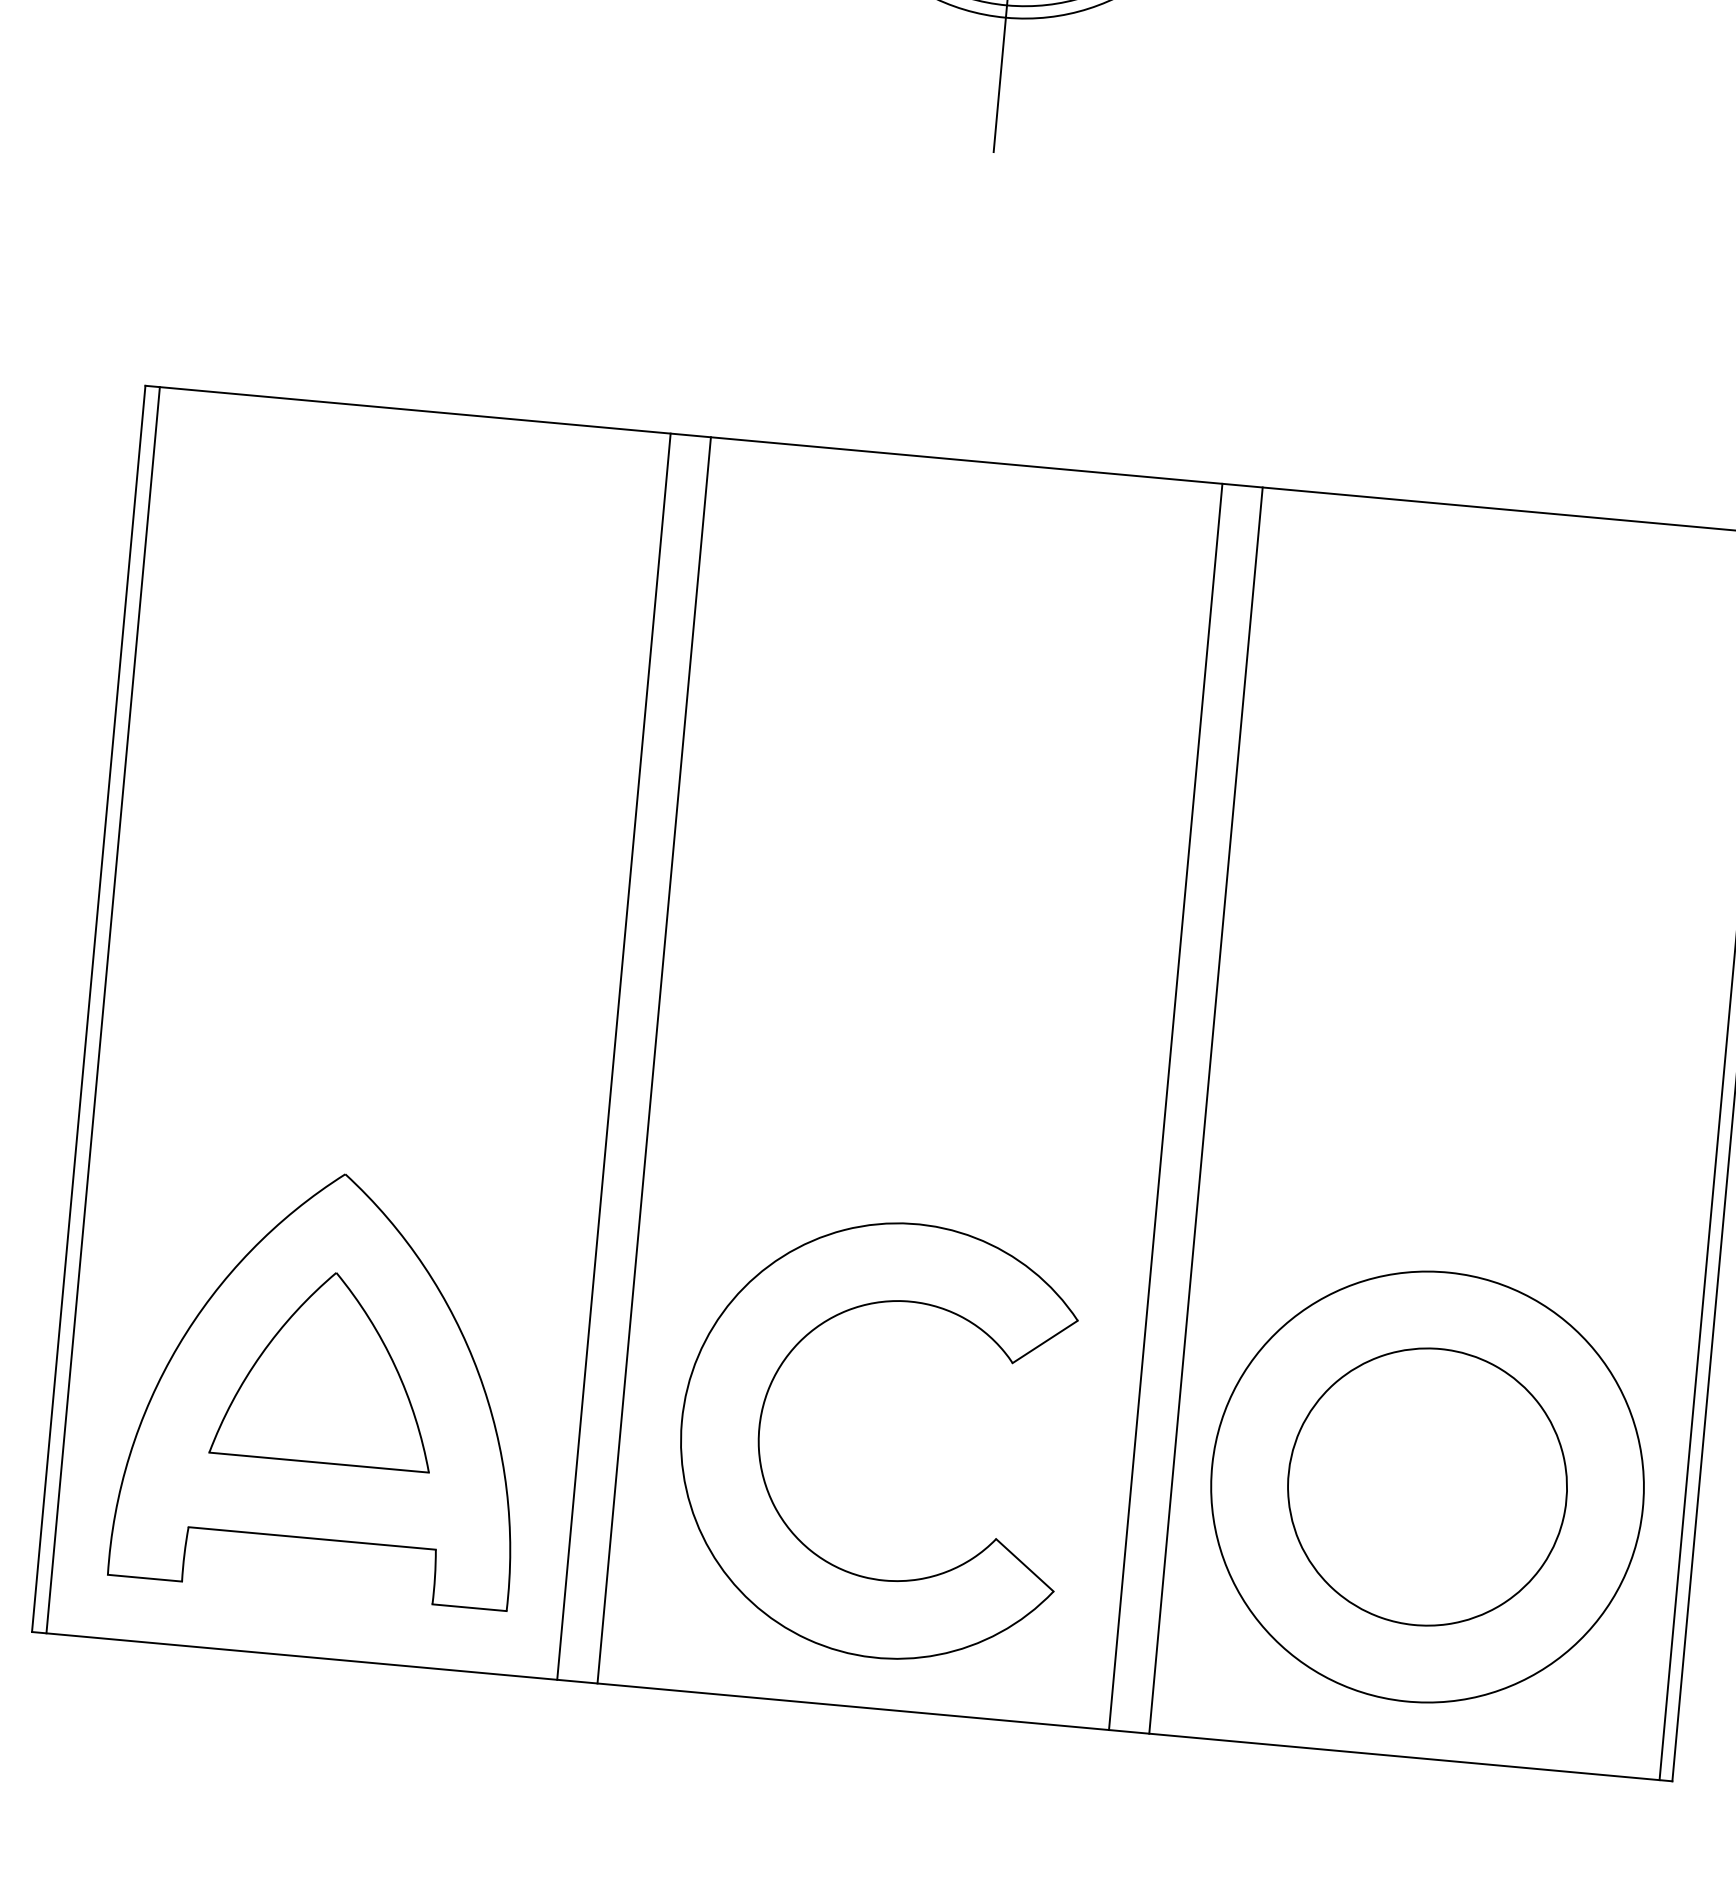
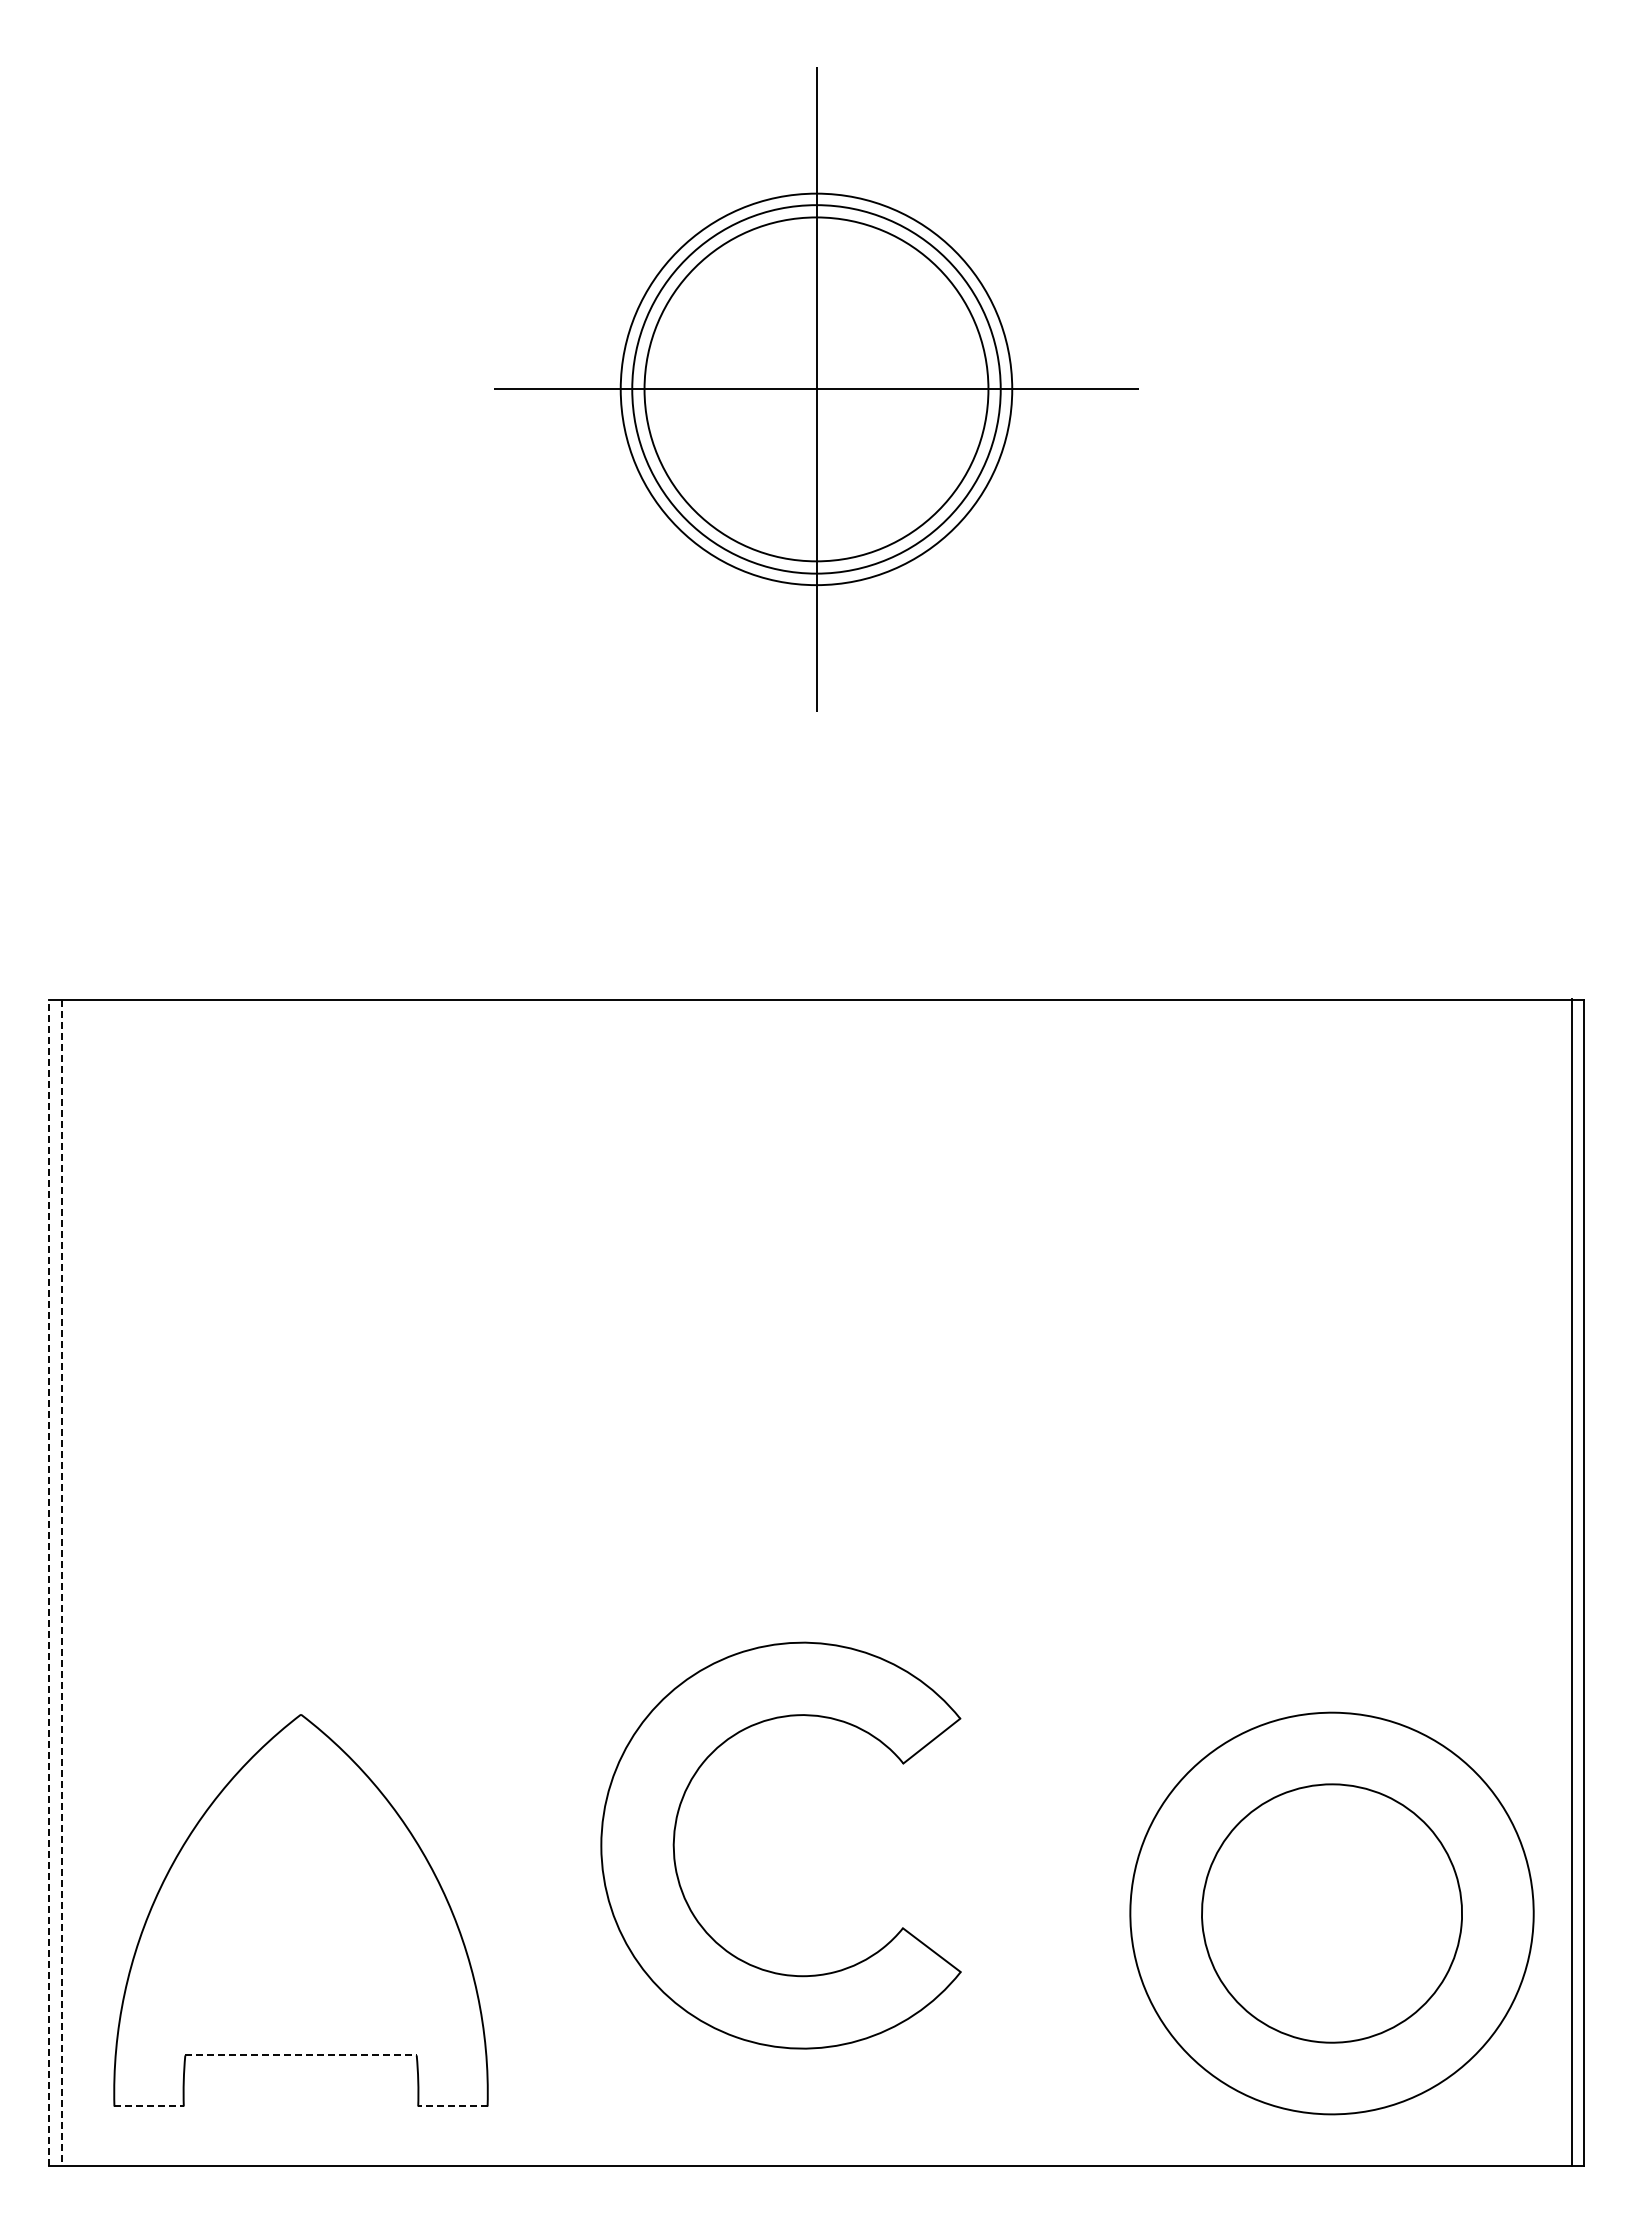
line: (88, 1008) -> (48, 1582), solid -> dashed
line: (103, 1011) -> (62, 1583), solid -> dashed
line: (614, 1056) -> (540, 1582), removed
line: (654, 1060) -> (578, 1582), removed
line: (1165, 1106) -> (1056, 1582), removed
line: (1205, 1110) -> (1094, 1582), removed
part: (327, 1367) -> (300, 1895), removed
part: (762, 1418) -> (675, 1836), moved
line: (312, 1538) -> (301, 2055), solid -> dashed
line: (145, 1578) -> (149, 2106), solid -> dashed
line: (469, 1607) -> (452, 2106), solid -> dashed

